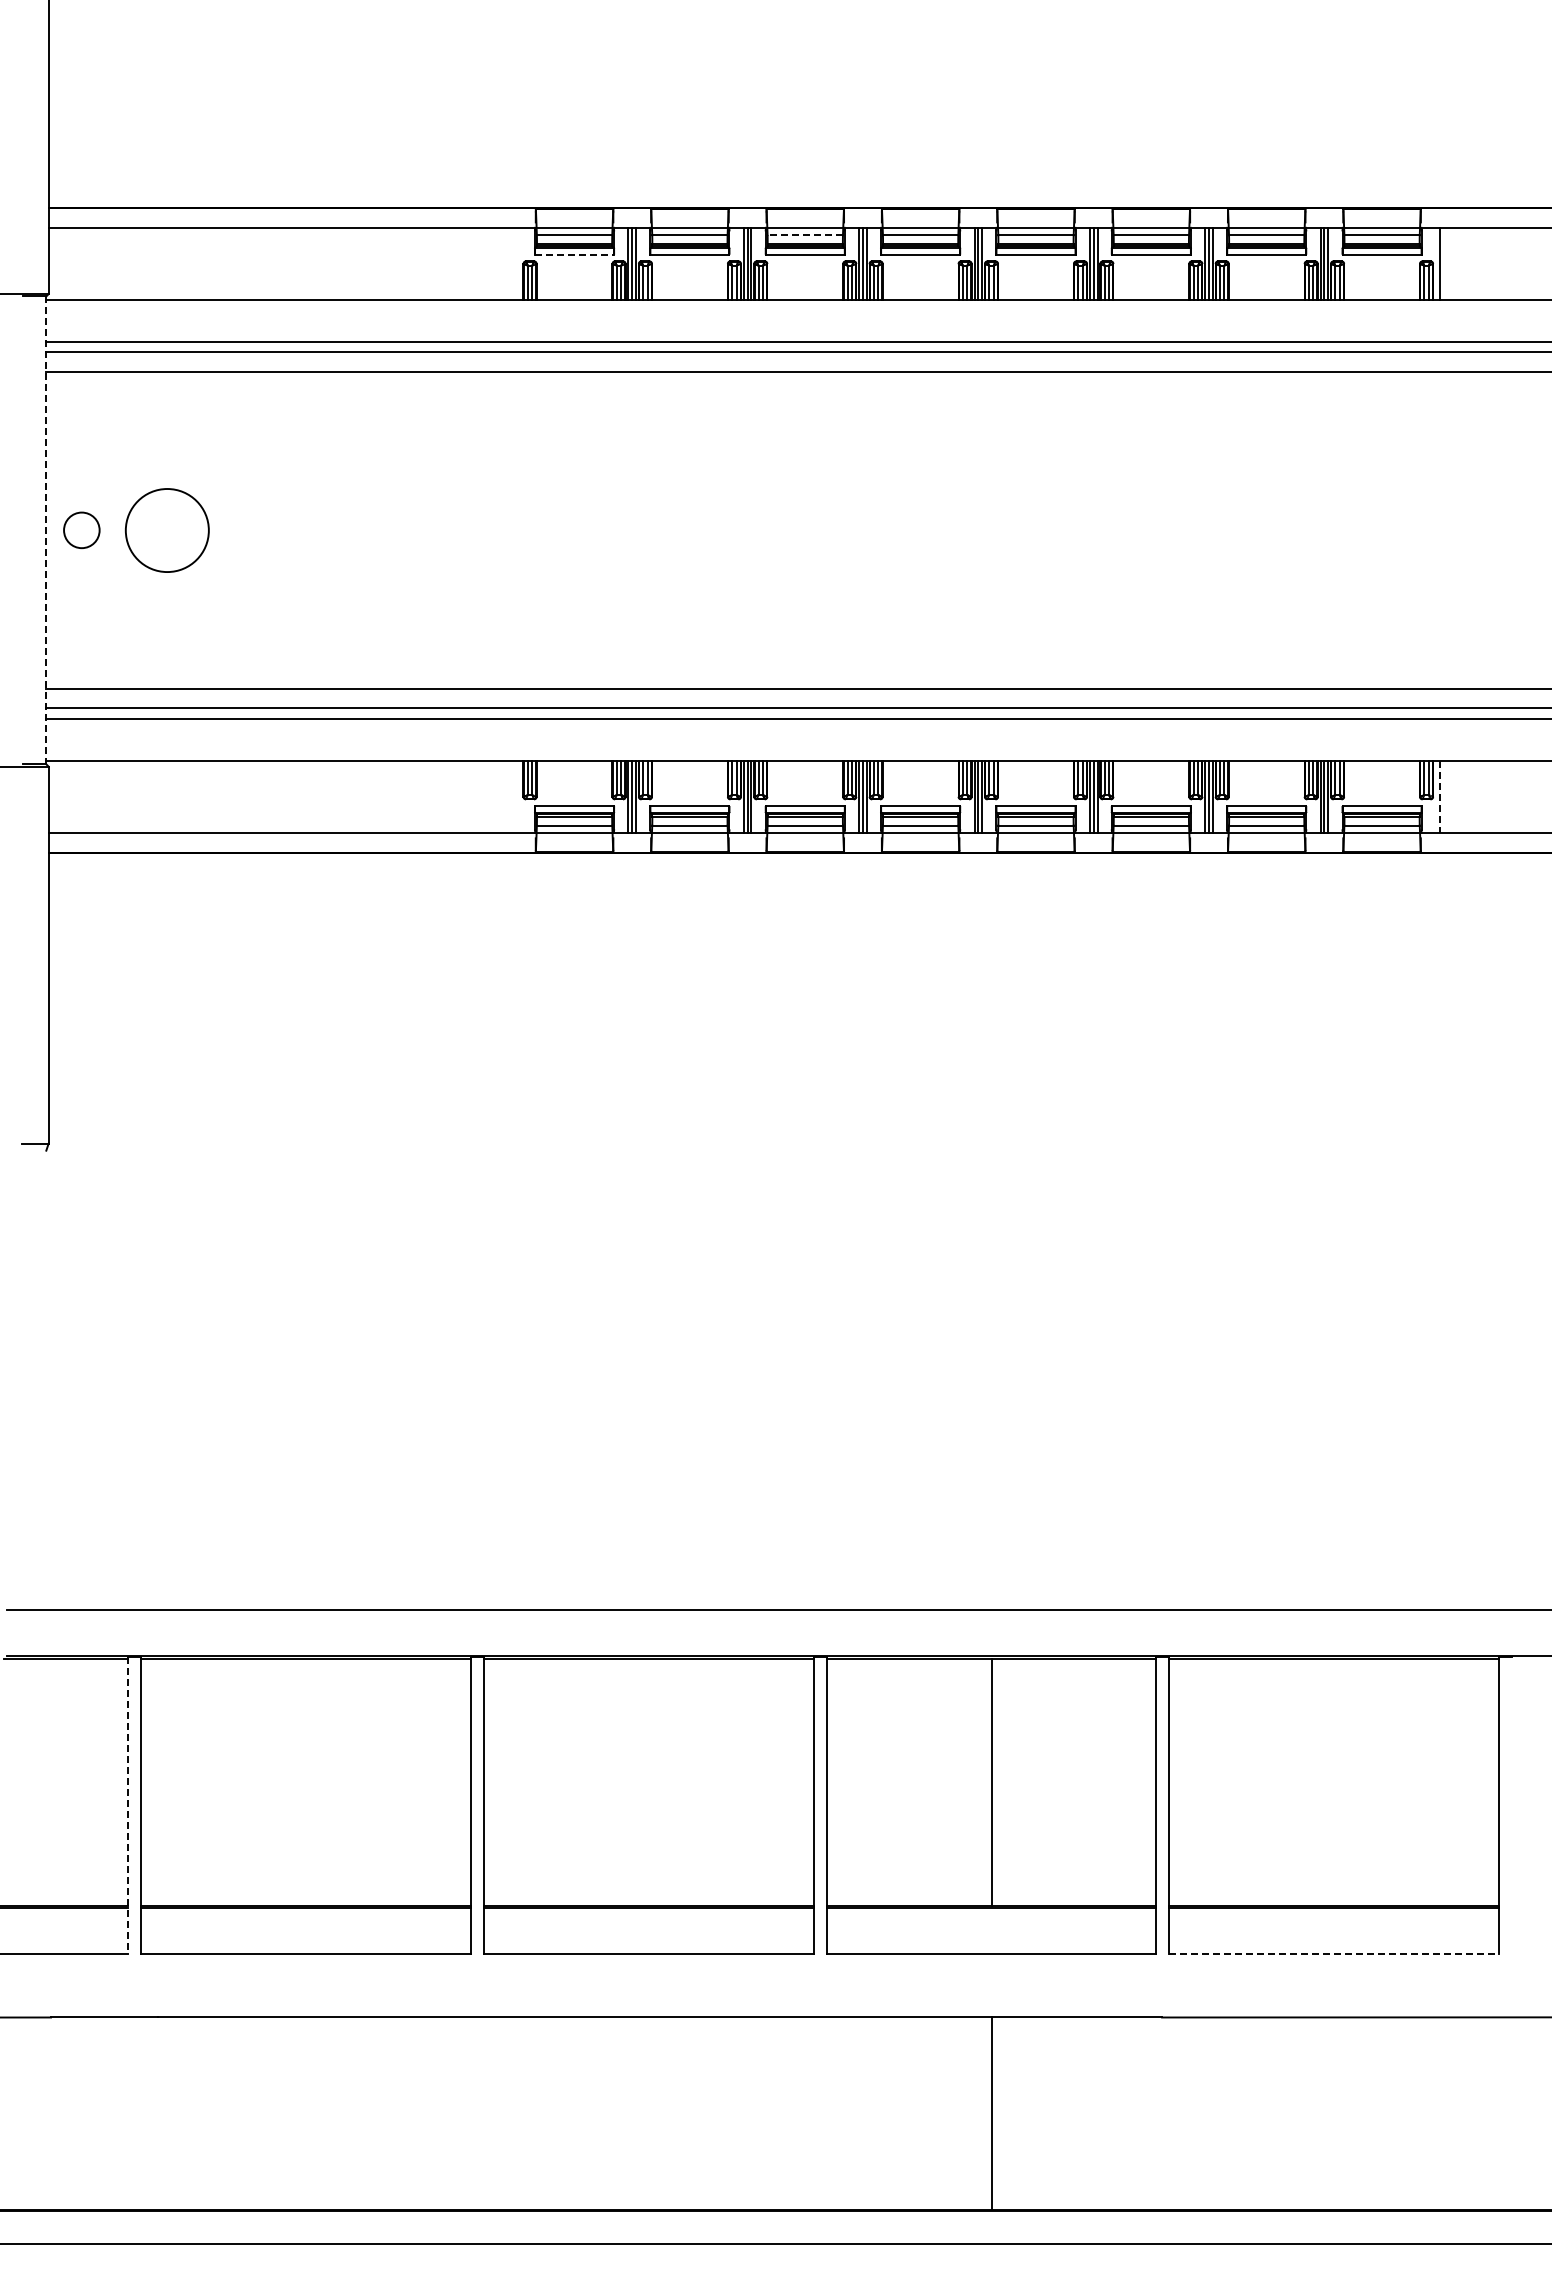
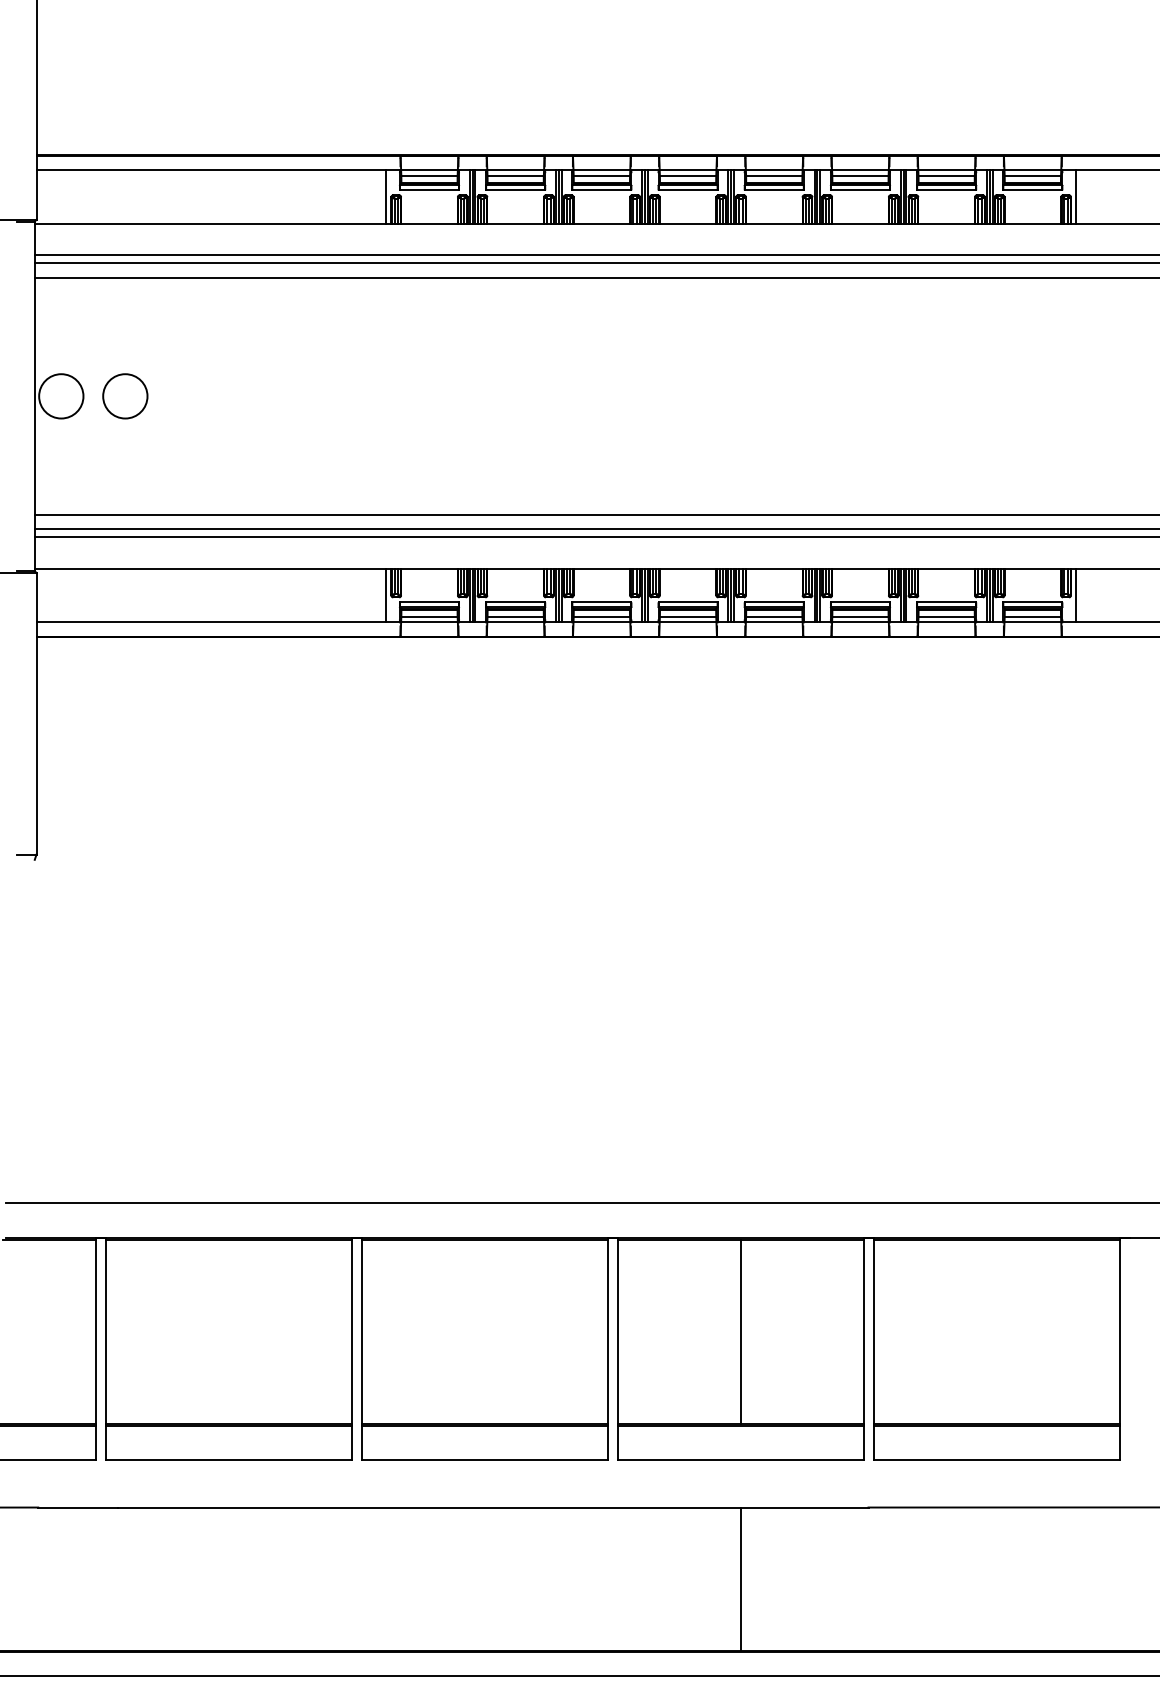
line: (805, 235) -> (602, 176), dashed -> solid
line: (574, 254) -> (429, 190), dashed -> solid
line: (516, 263) -> (386, 196), added
circle: (167, 529) -> (125, 395), size x0.71
line: (46, 530) -> (34, 396), dashed -> solid
circle: (81, 530) -> (61, 396), size x1.67
line: (516, 796) -> (386, 595), added
line: (1439, 797) -> (1075, 595), dashed -> solid
line: (127, 1805) -> (95, 1349), dashed -> solid
line: (1334, 1953) -> (997, 1459), dashed -> solid

